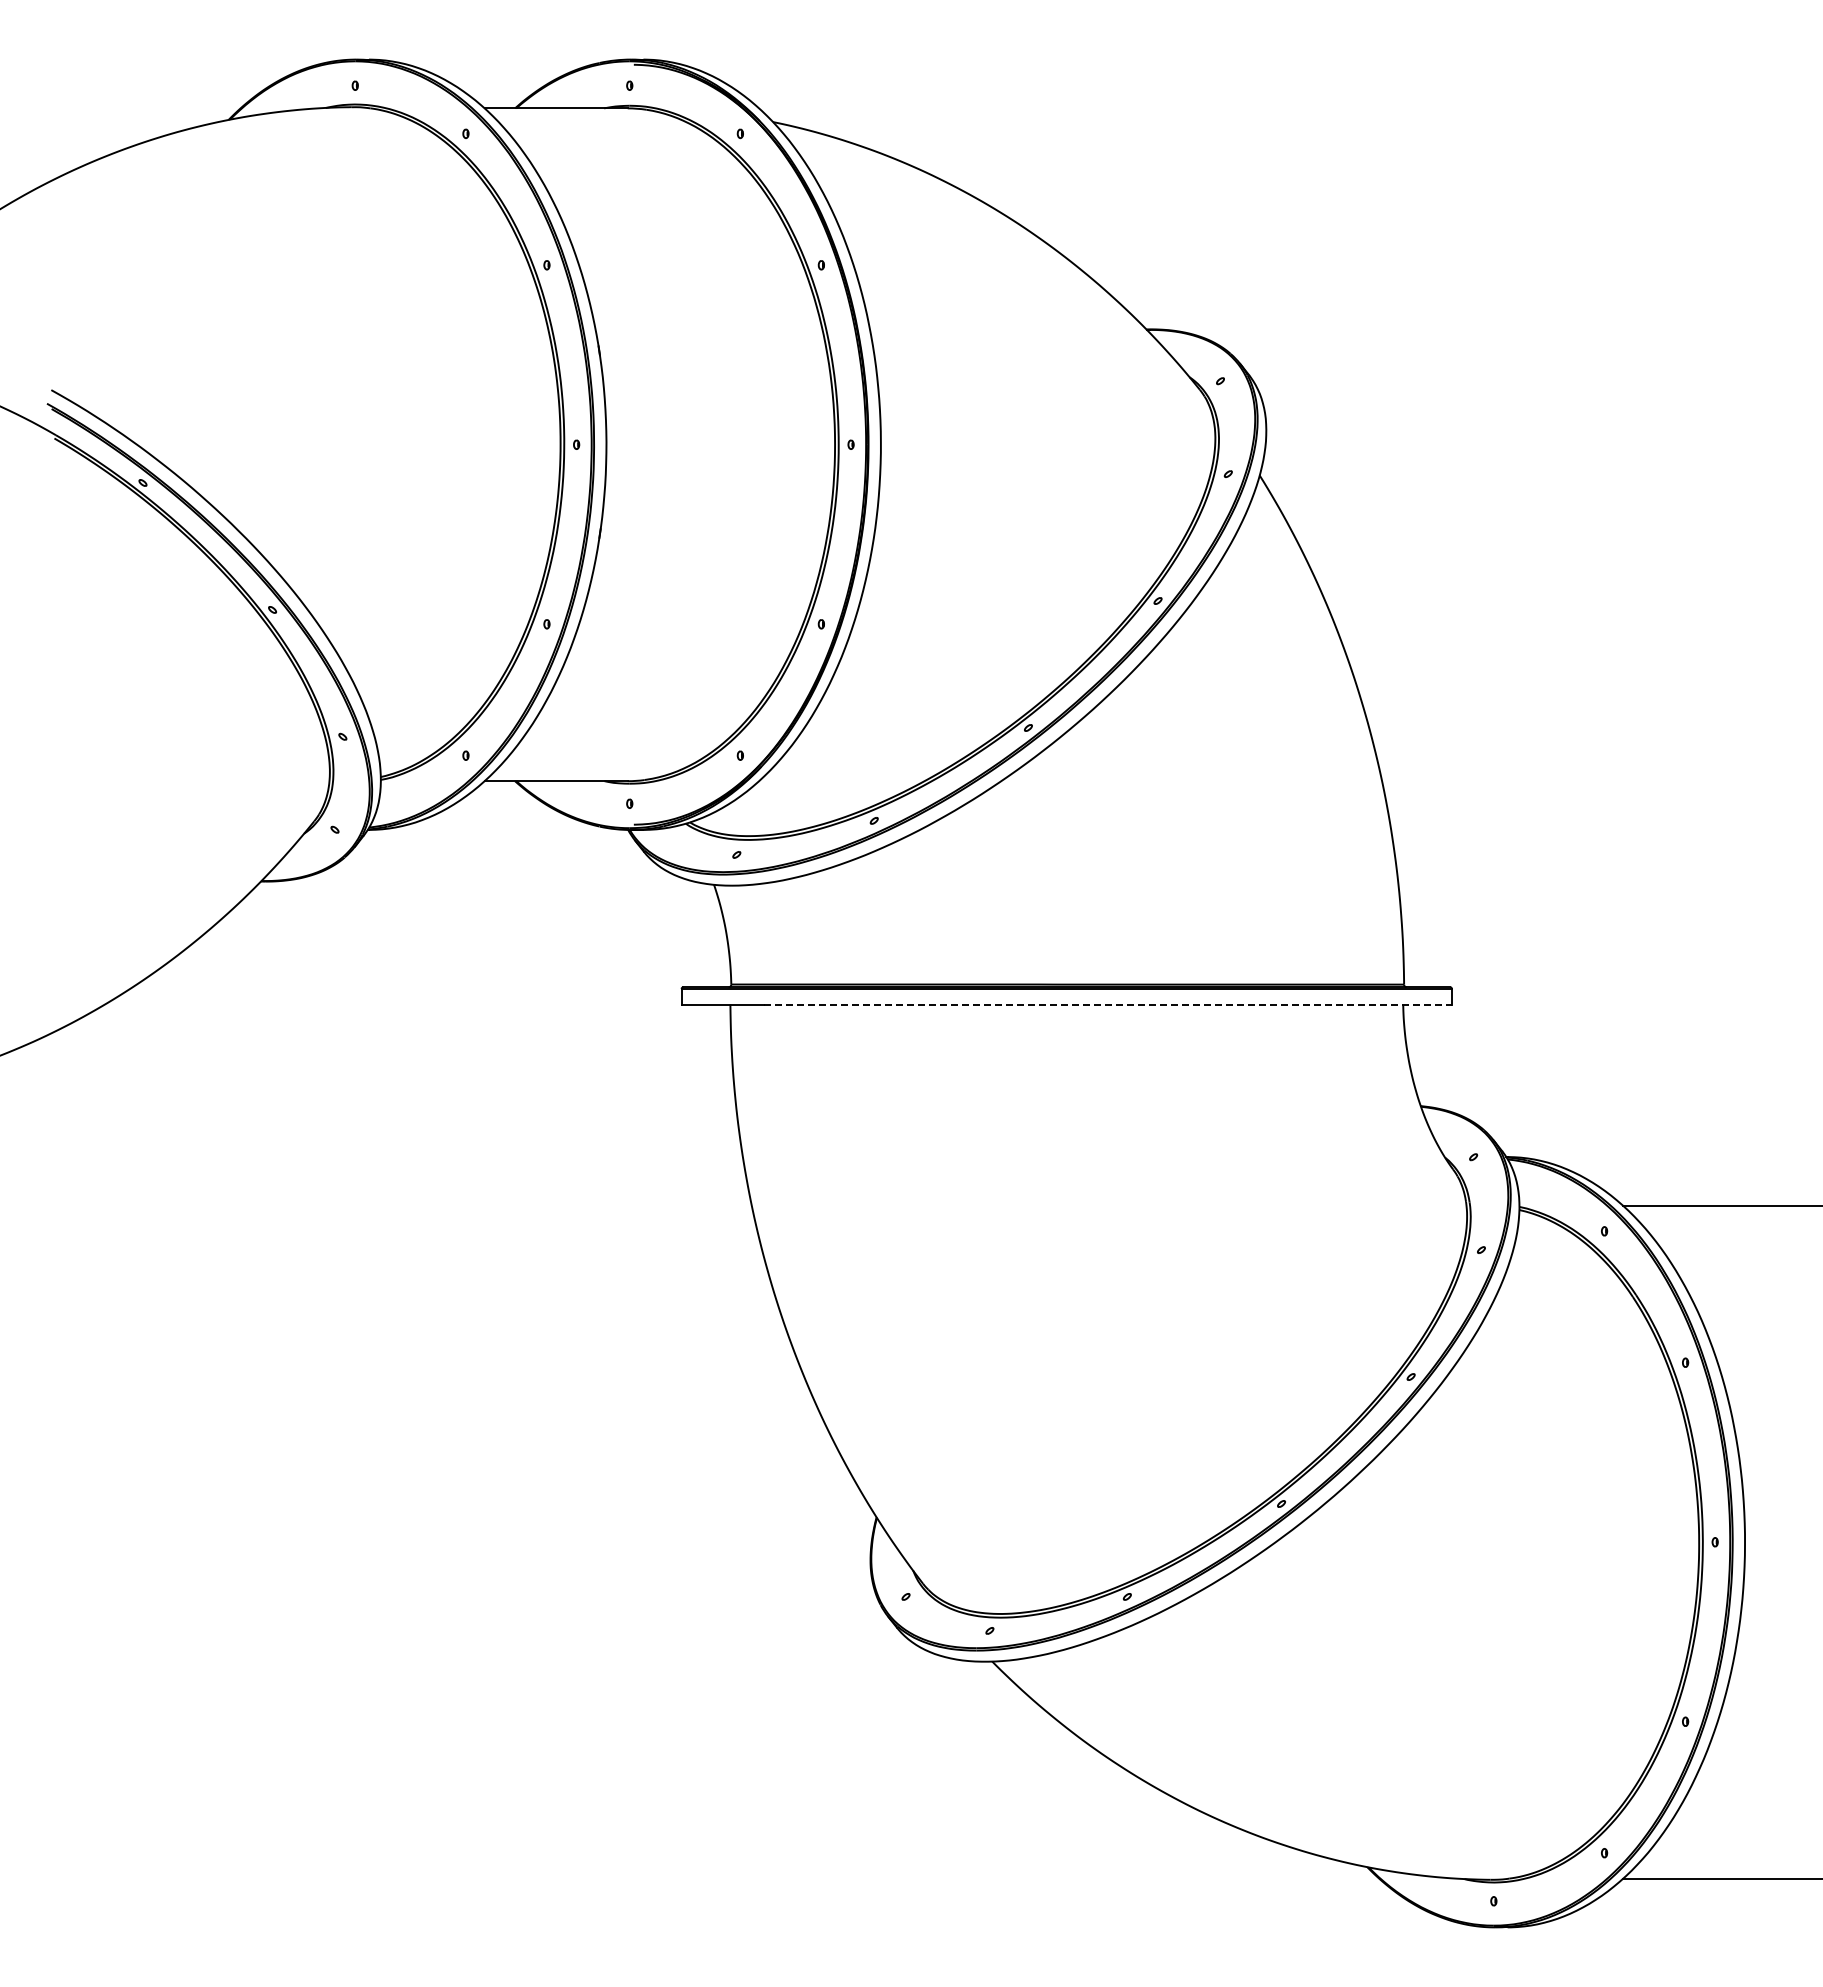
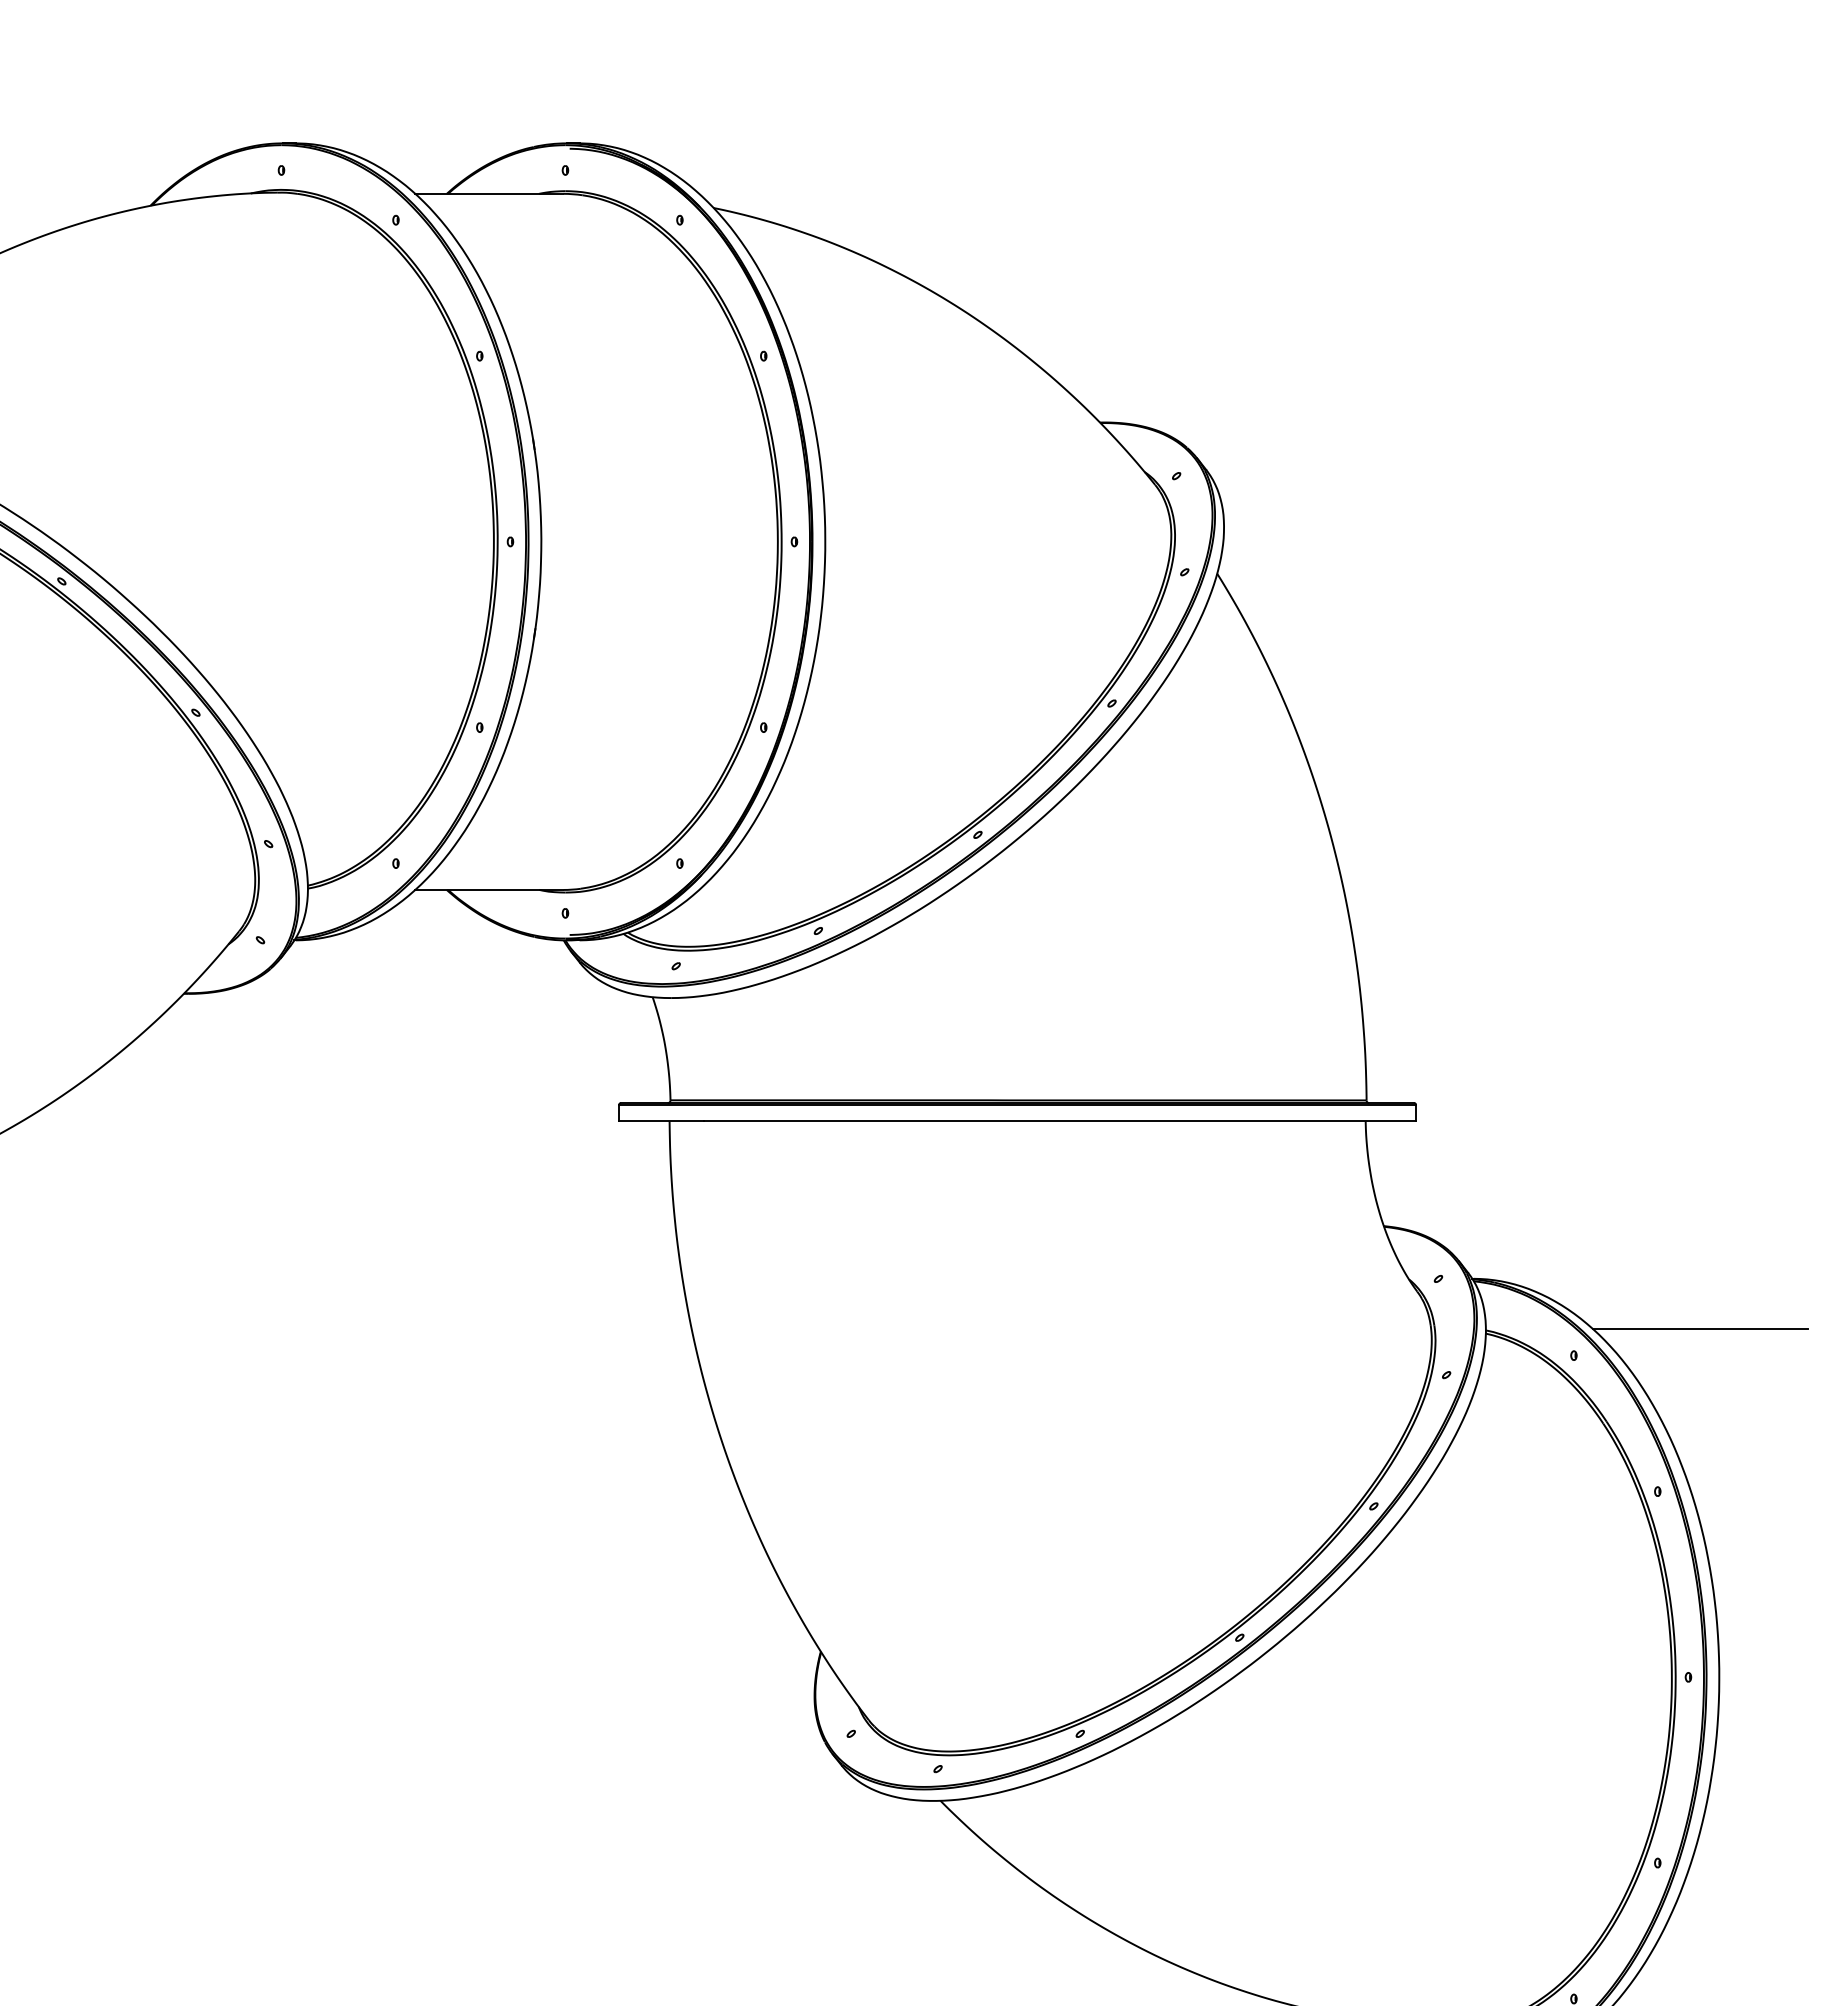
line: (1108, 1004) -> (1060, 1120), dashed -> solid

